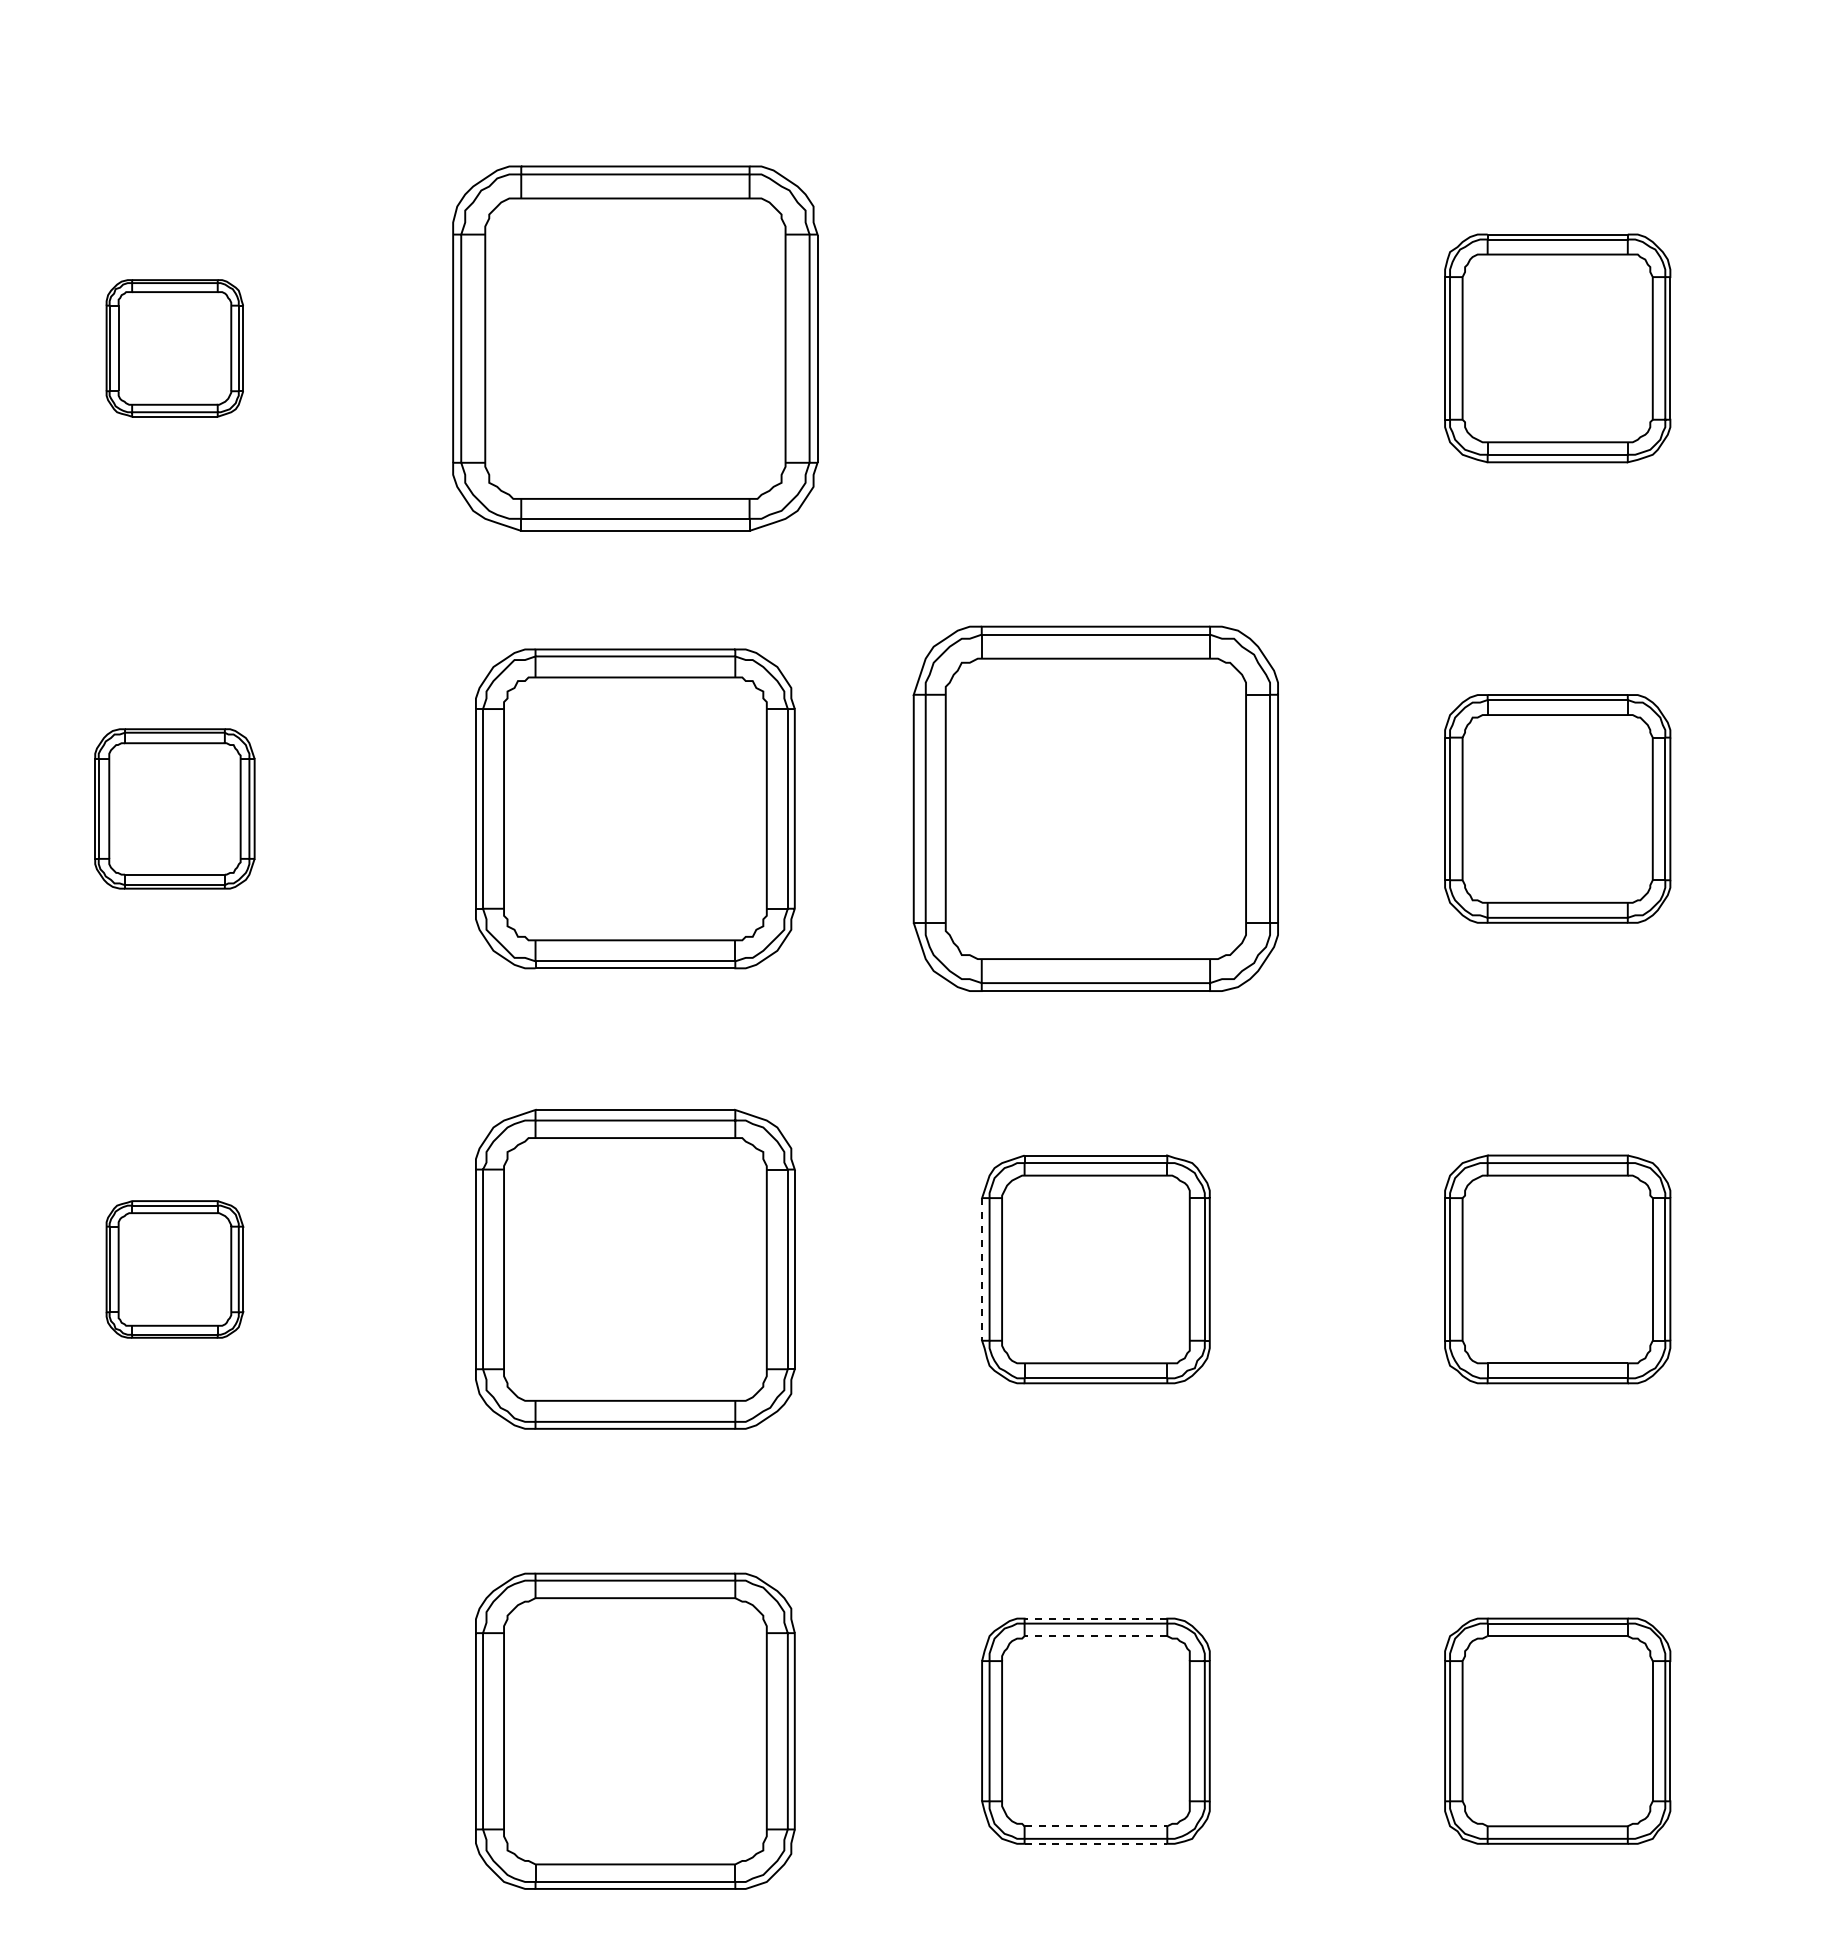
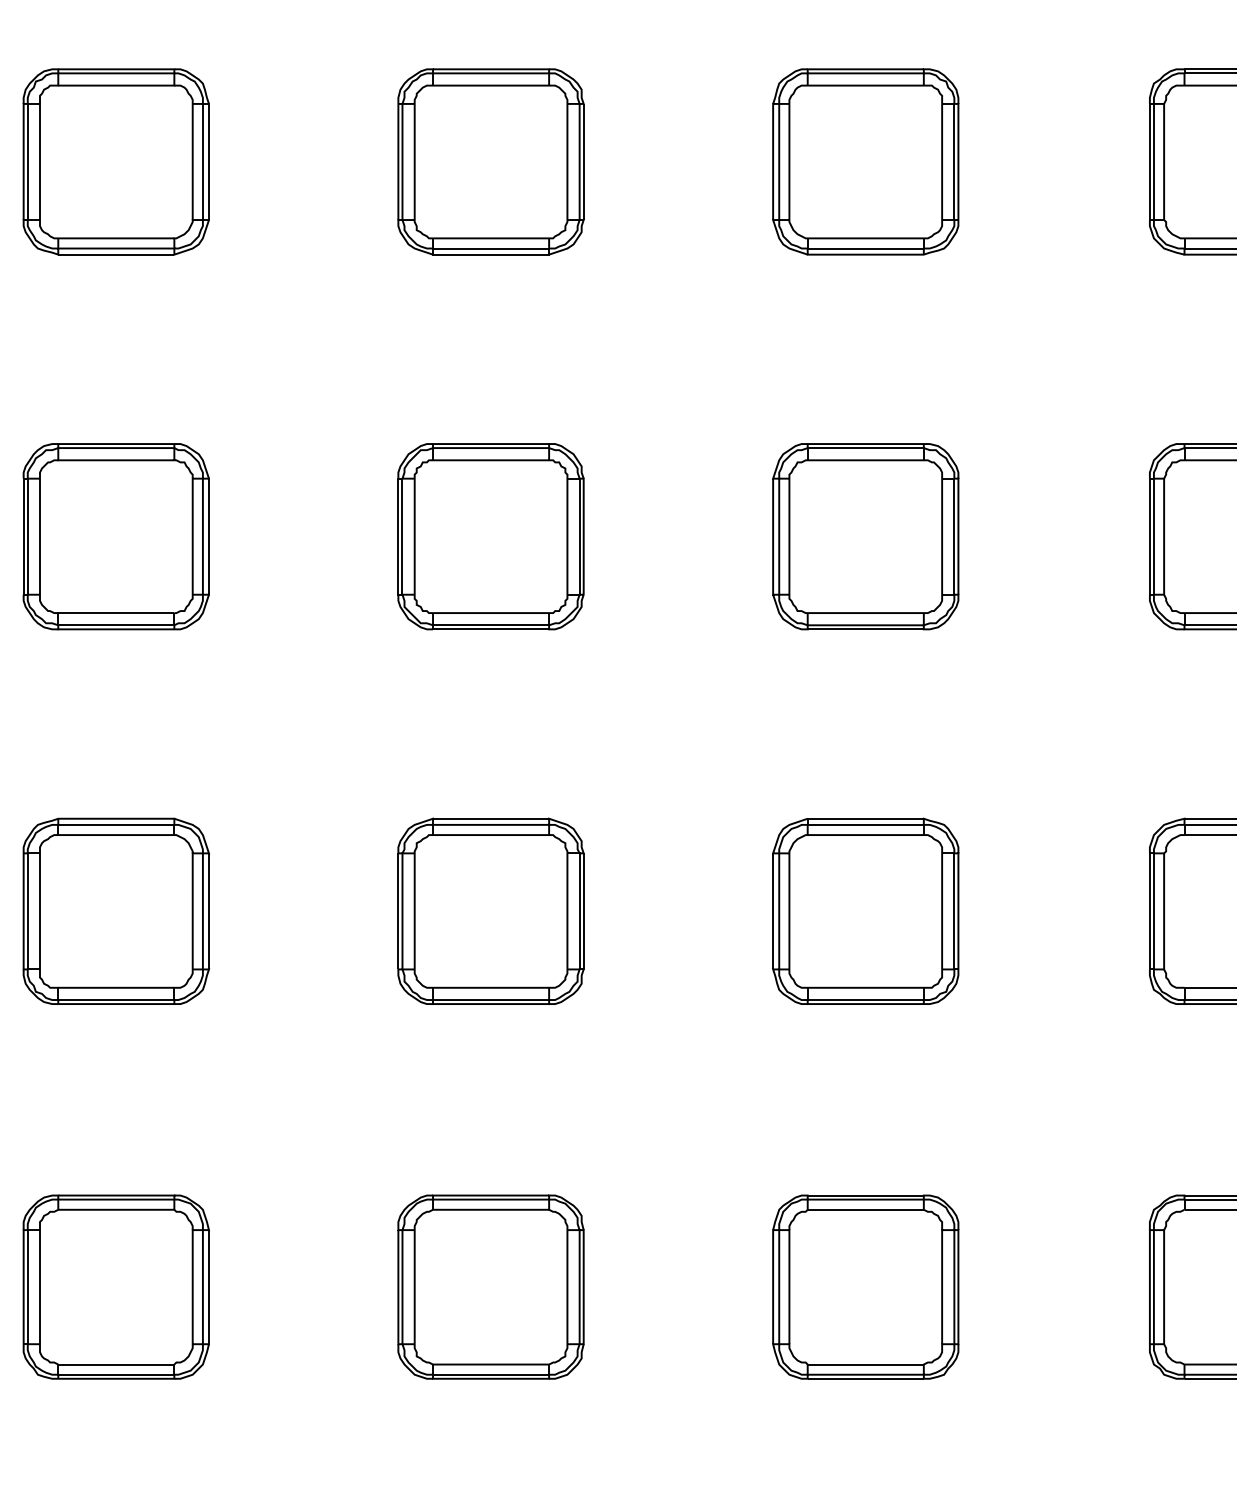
part: (635, 347) -> (491, 161), size x0.62
part: (174, 348) -> (115, 162), size x1.67
part: (1095, 348) -> (865, 162), added
part: (174, 808) -> (115, 536), size x1.43
part: (635, 808) -> (491, 536), size x0.71
part: (1095, 808) -> (865, 536), size x0.62
part: (174, 1269) -> (115, 911), size x1.67
part: (635, 1269) -> (491, 911), size x0.71
line: (982, 1269) -> (773, 911), dashed -> solid
line: (1095, 1618) -> (865, 1195), dashed -> solid
line: (1095, 1636) -> (865, 1210), dashed -> solid
part: (174, 1730) -> (115, 1286), added
part: (635, 1730) -> (491, 1286), size x0.71
line: (1096, 1826) -> (866, 1364), dashed -> solid
line: (1096, 1843) -> (866, 1378), dashed -> solid

